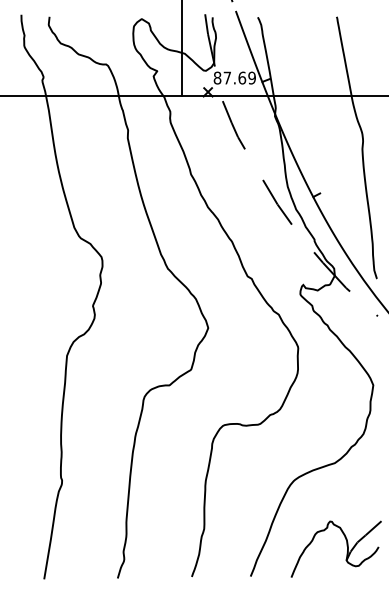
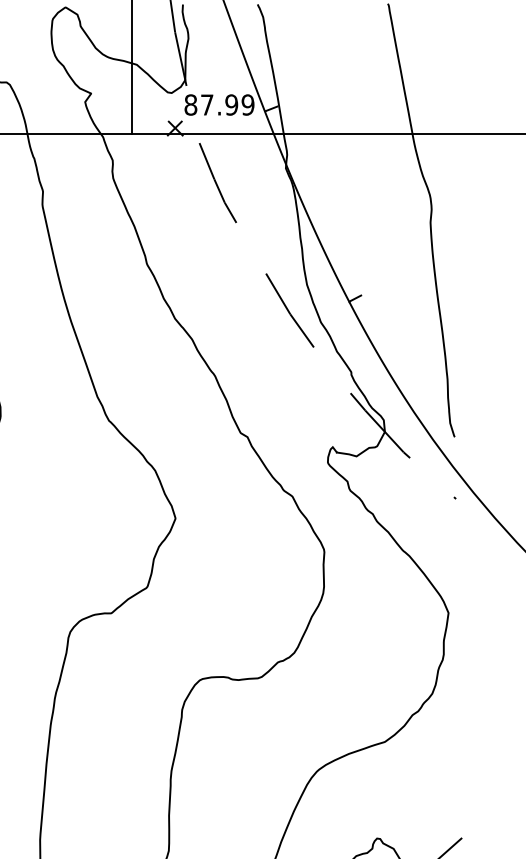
text: (242, 77) -> (232, 104), 87.69 -> 87.99

